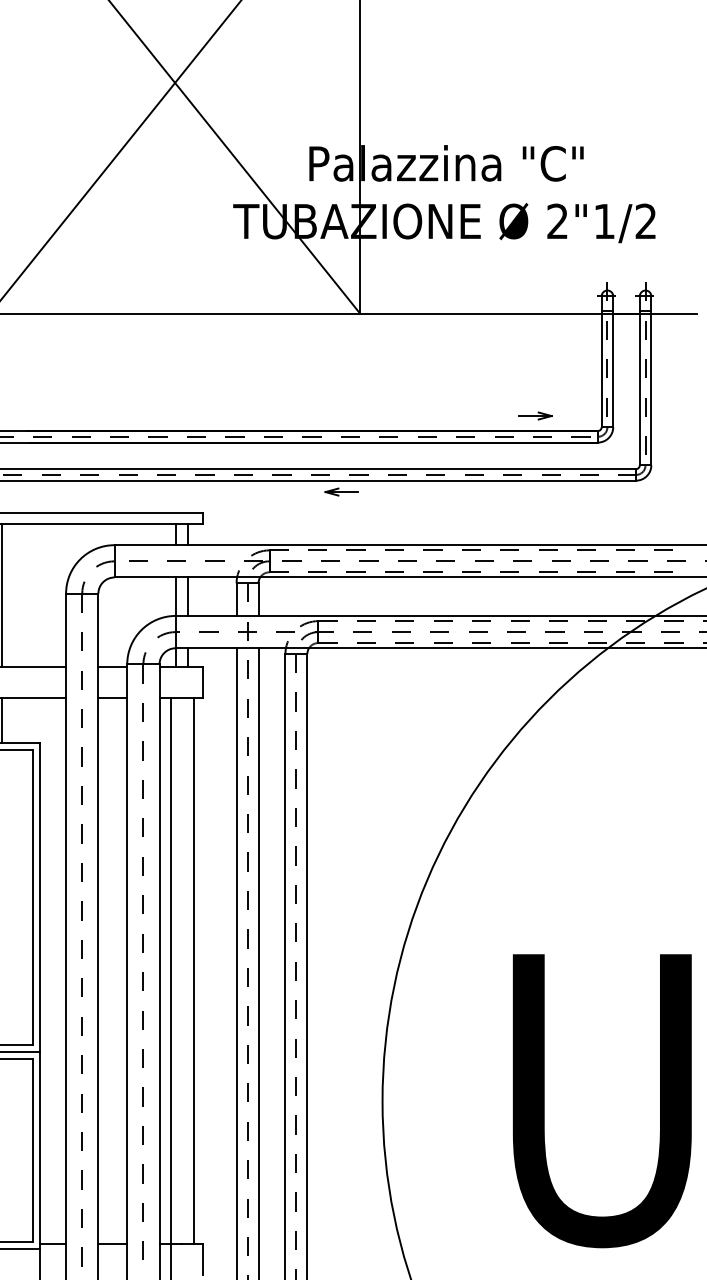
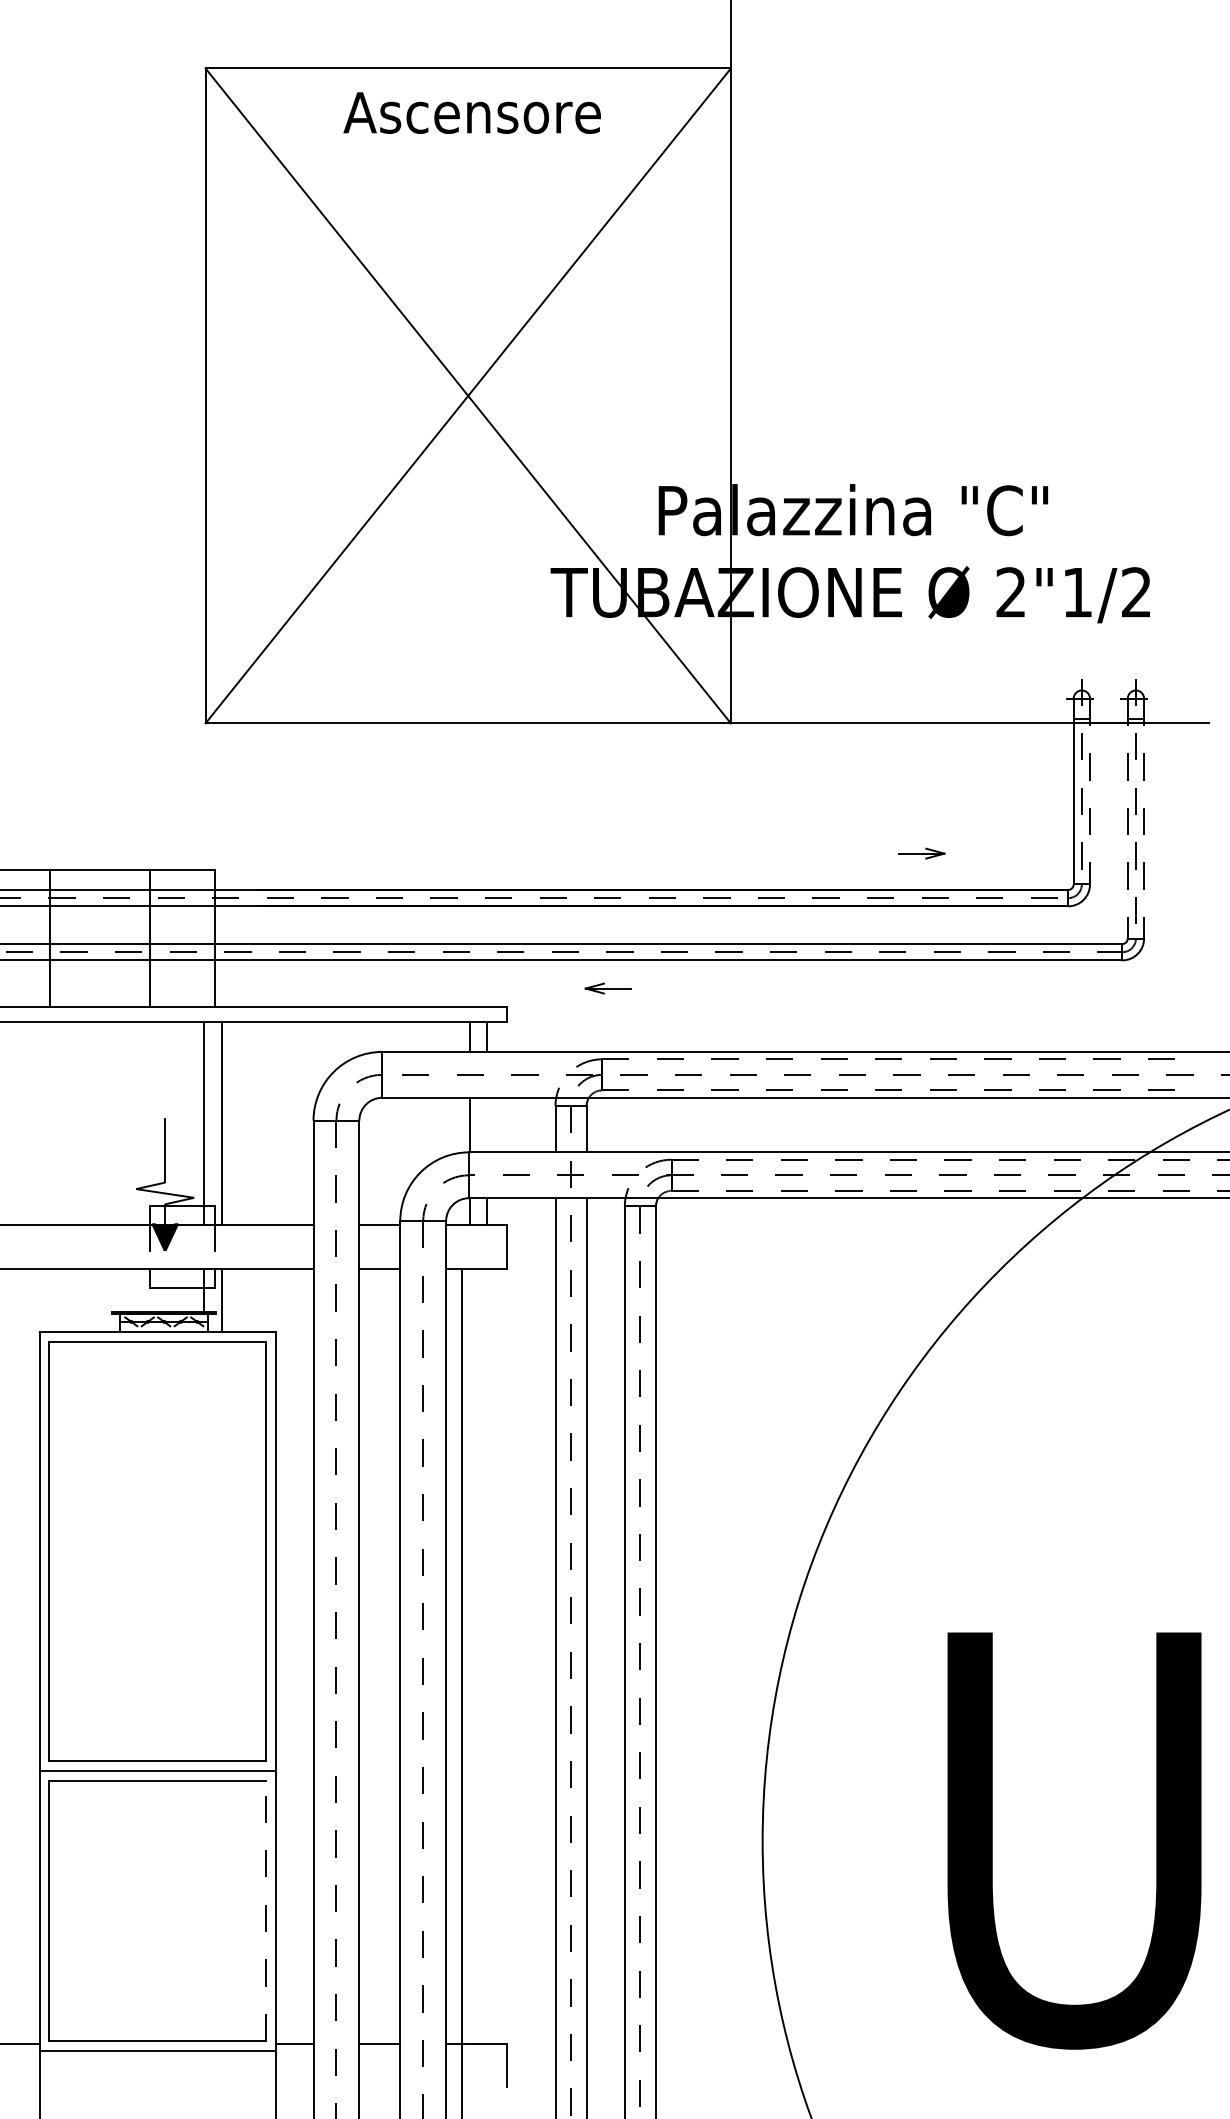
line: (613, 361) -> (1090, 791), solid -> dashed
line: (639, 380) -> (1127, 818), solid -> dashed
line: (651, 380) -> (1144, 818), solid -> dashed
part: (535, 415) -> (921, 853), moved
part: (340, 492) -> (607, 988), moved
line: (188, 596) -> (487, 1124), removed
line: (193, 970) -> (494, 1655), removed
line: (32, 1150) -> (266, 1910), solid -> dashed

